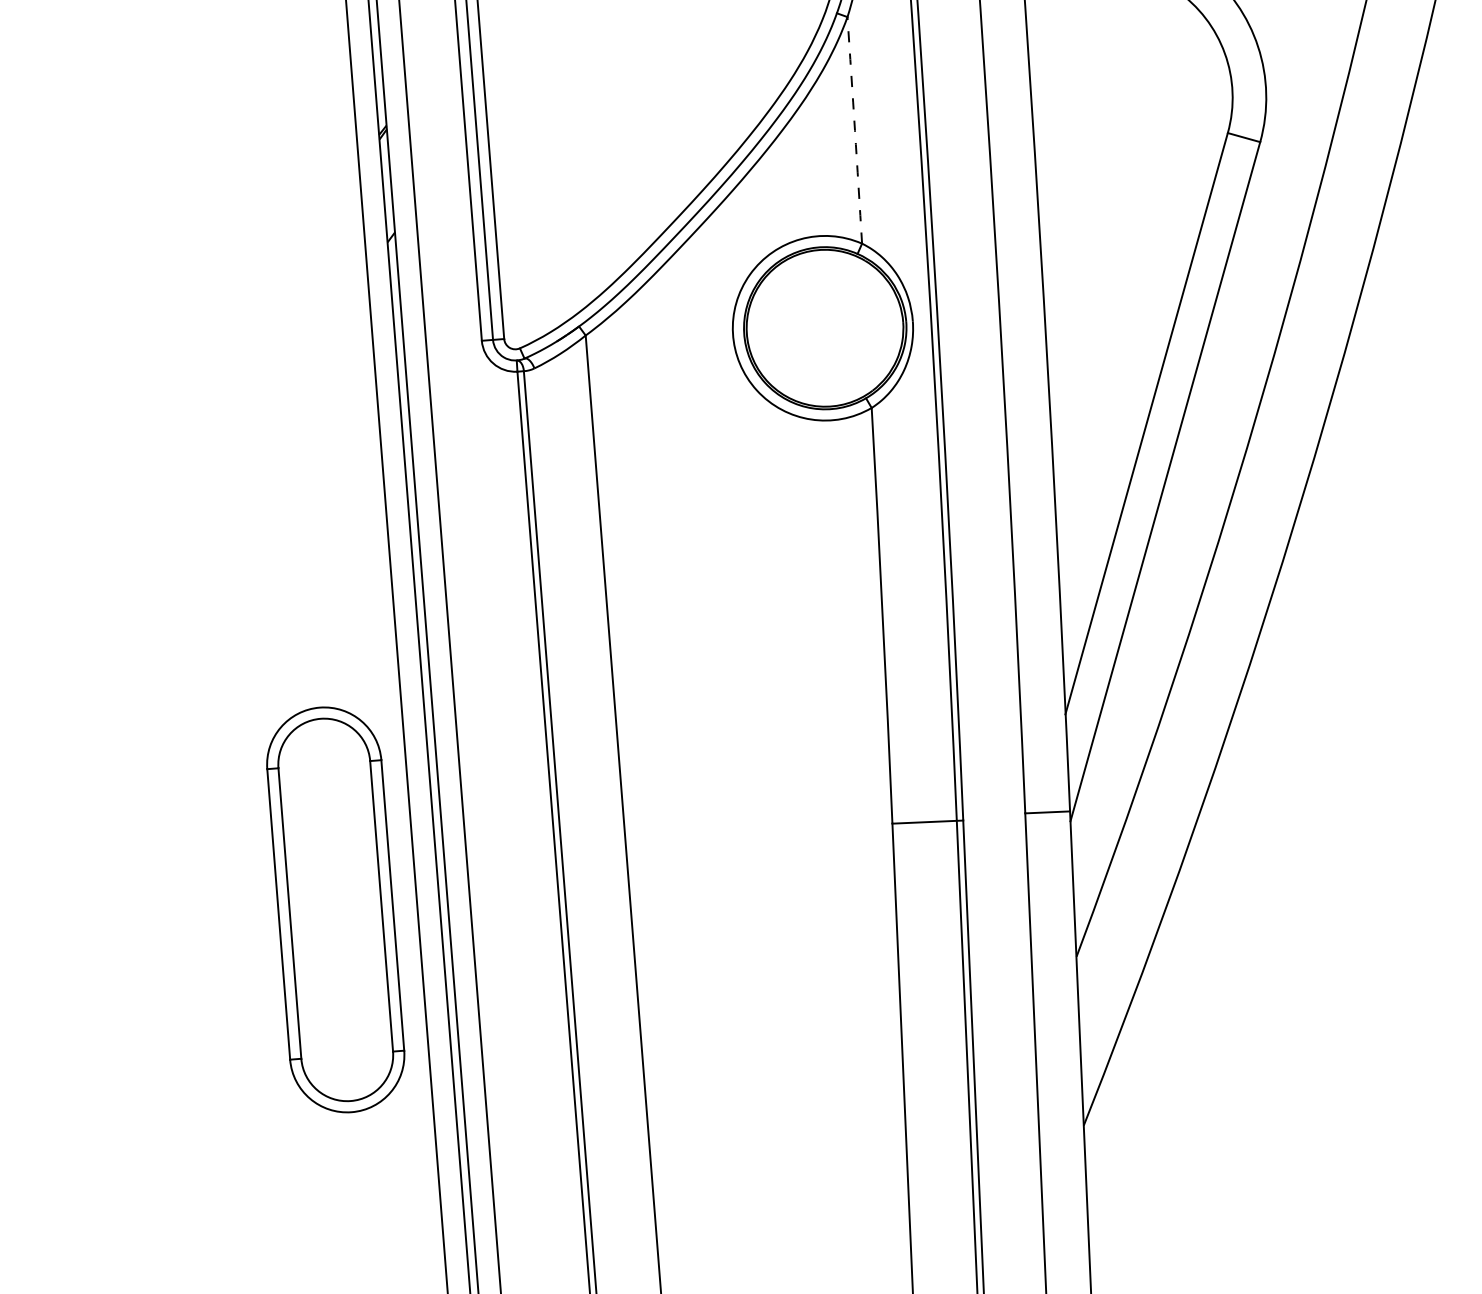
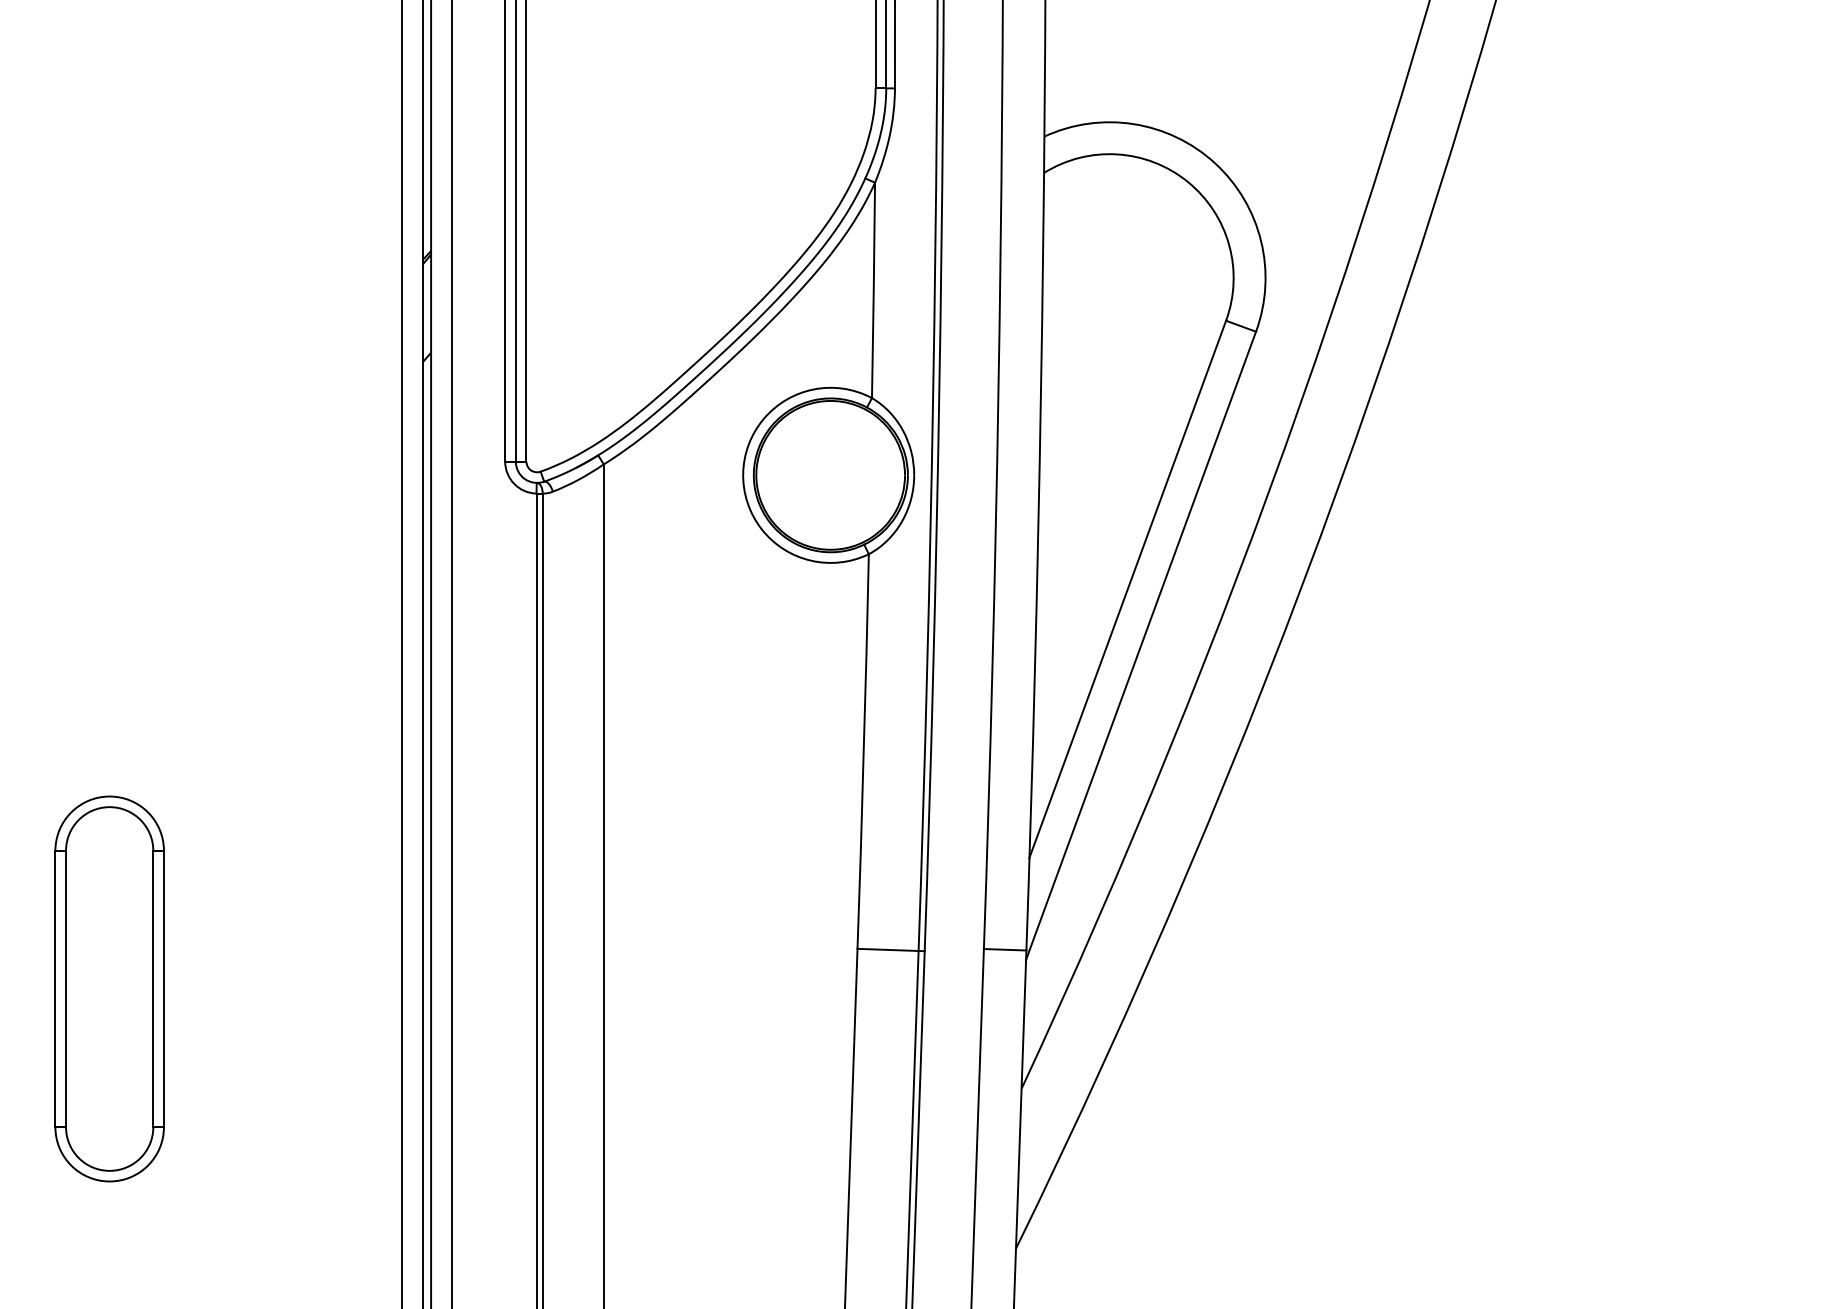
arc: (854, 130) -> (873, 290), dashed -> solid
part: (335, 909) -> (109, 988), moved

